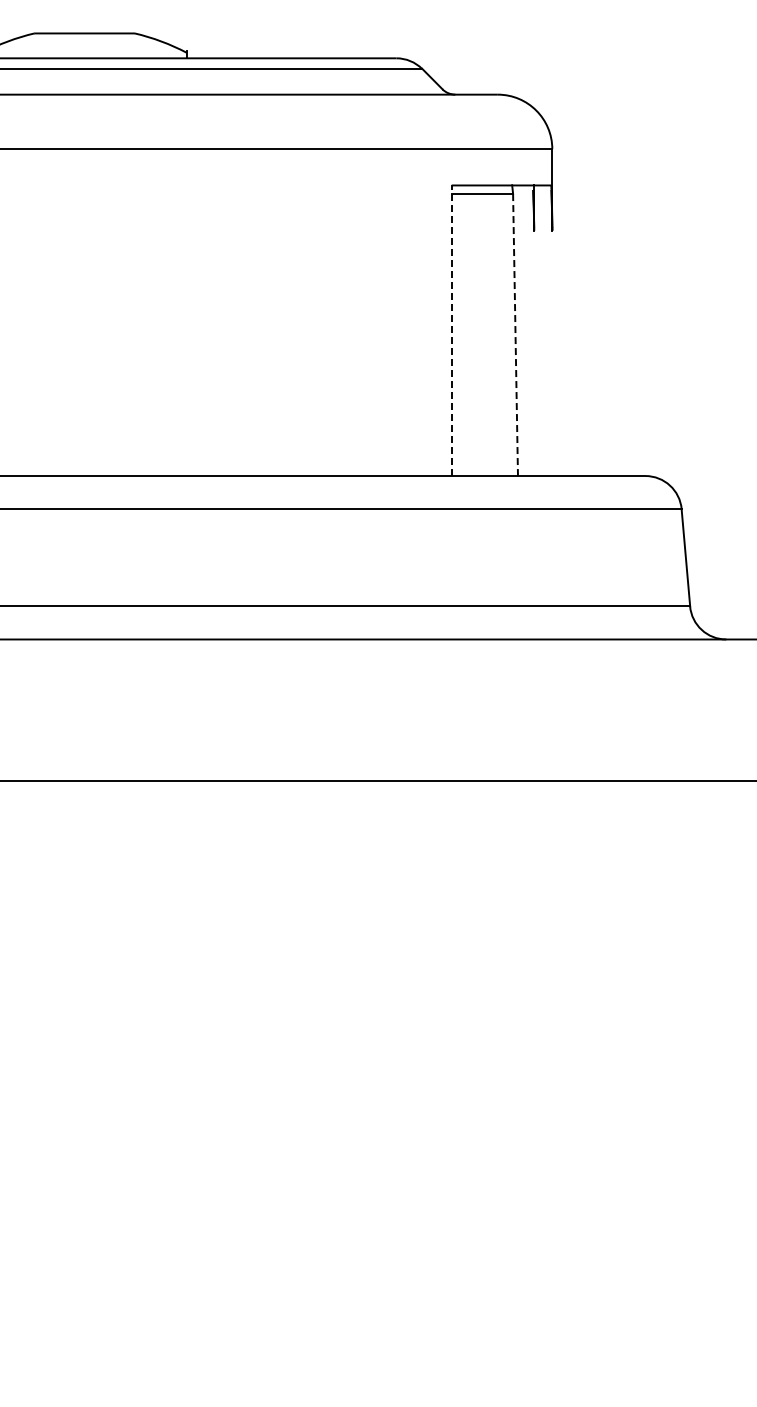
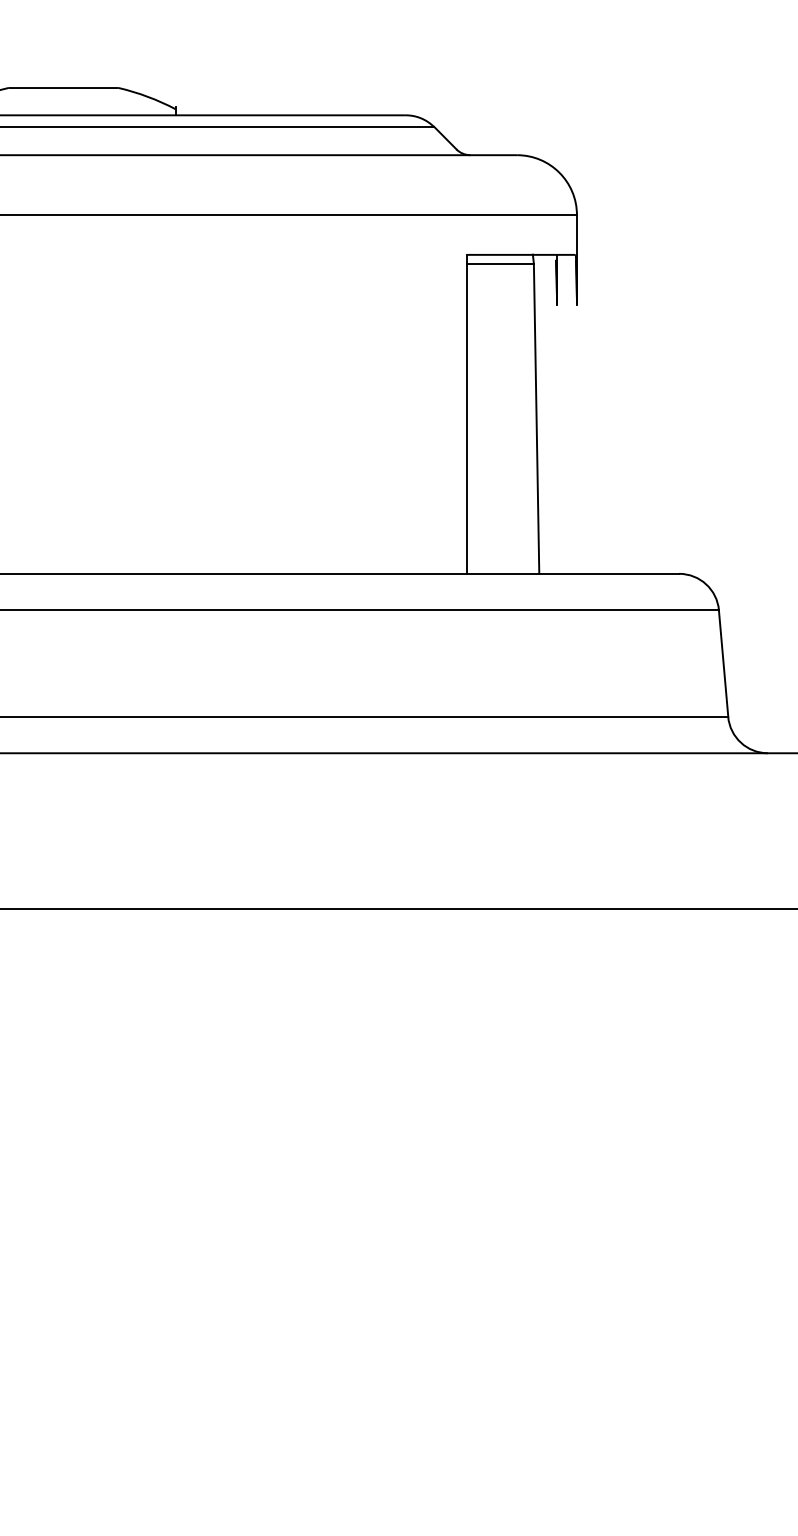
line: (451, 330) -> (466, 414), dashed -> solid
line: (515, 334) -> (536, 418), dashed -> solid

